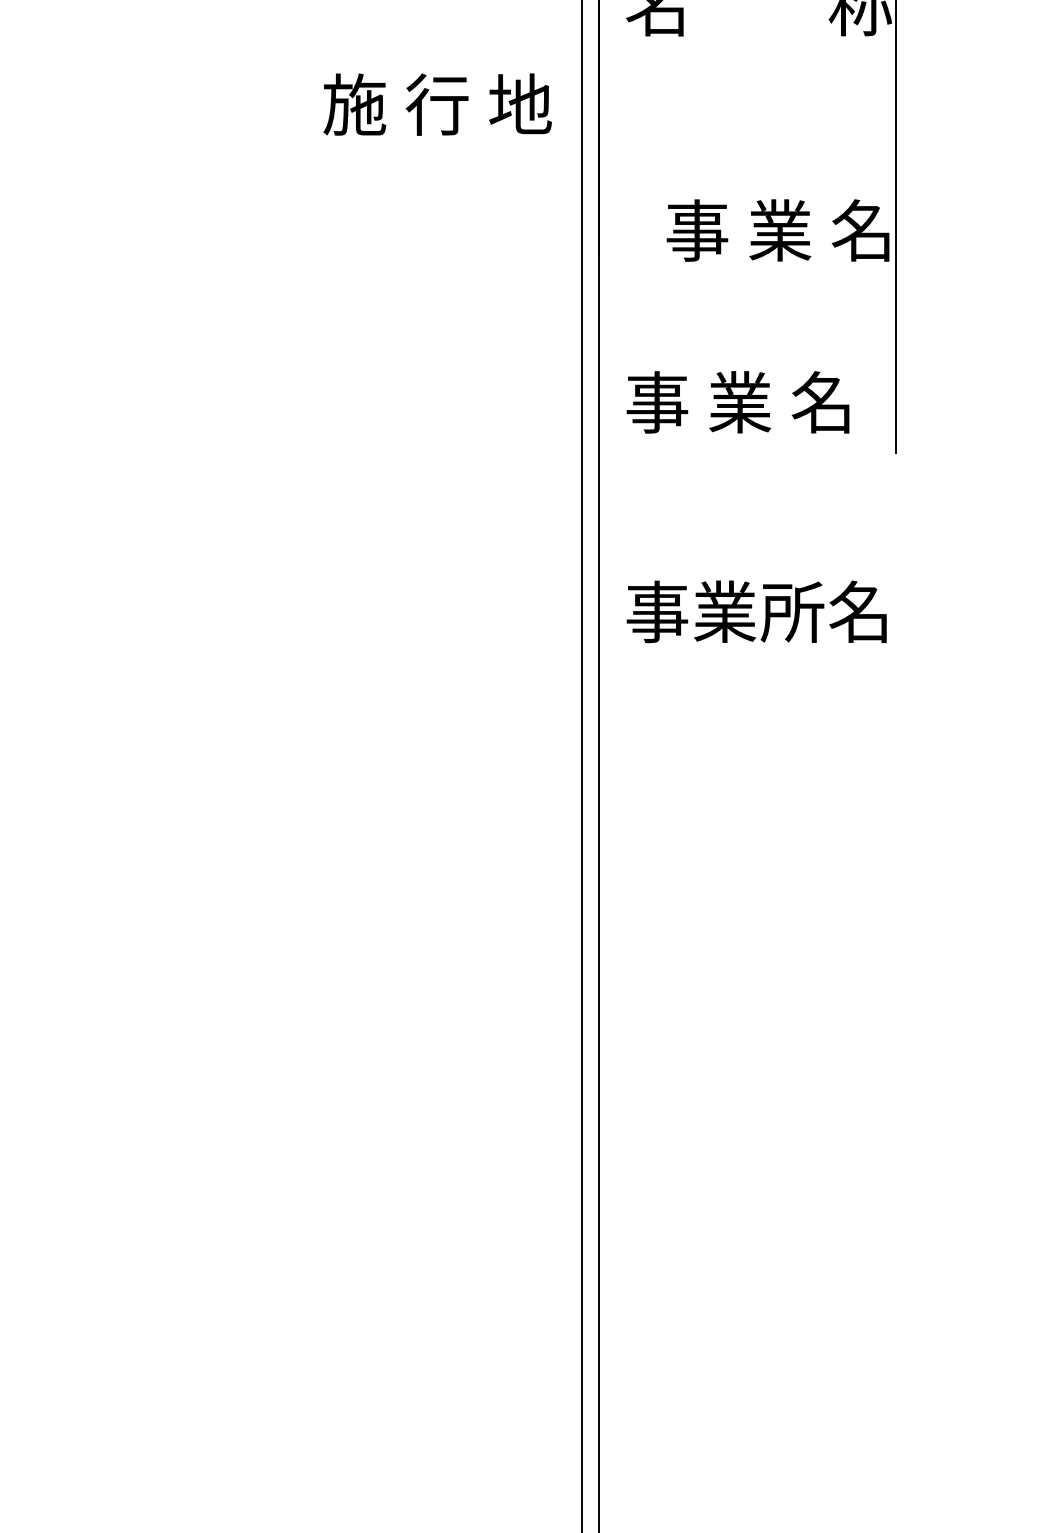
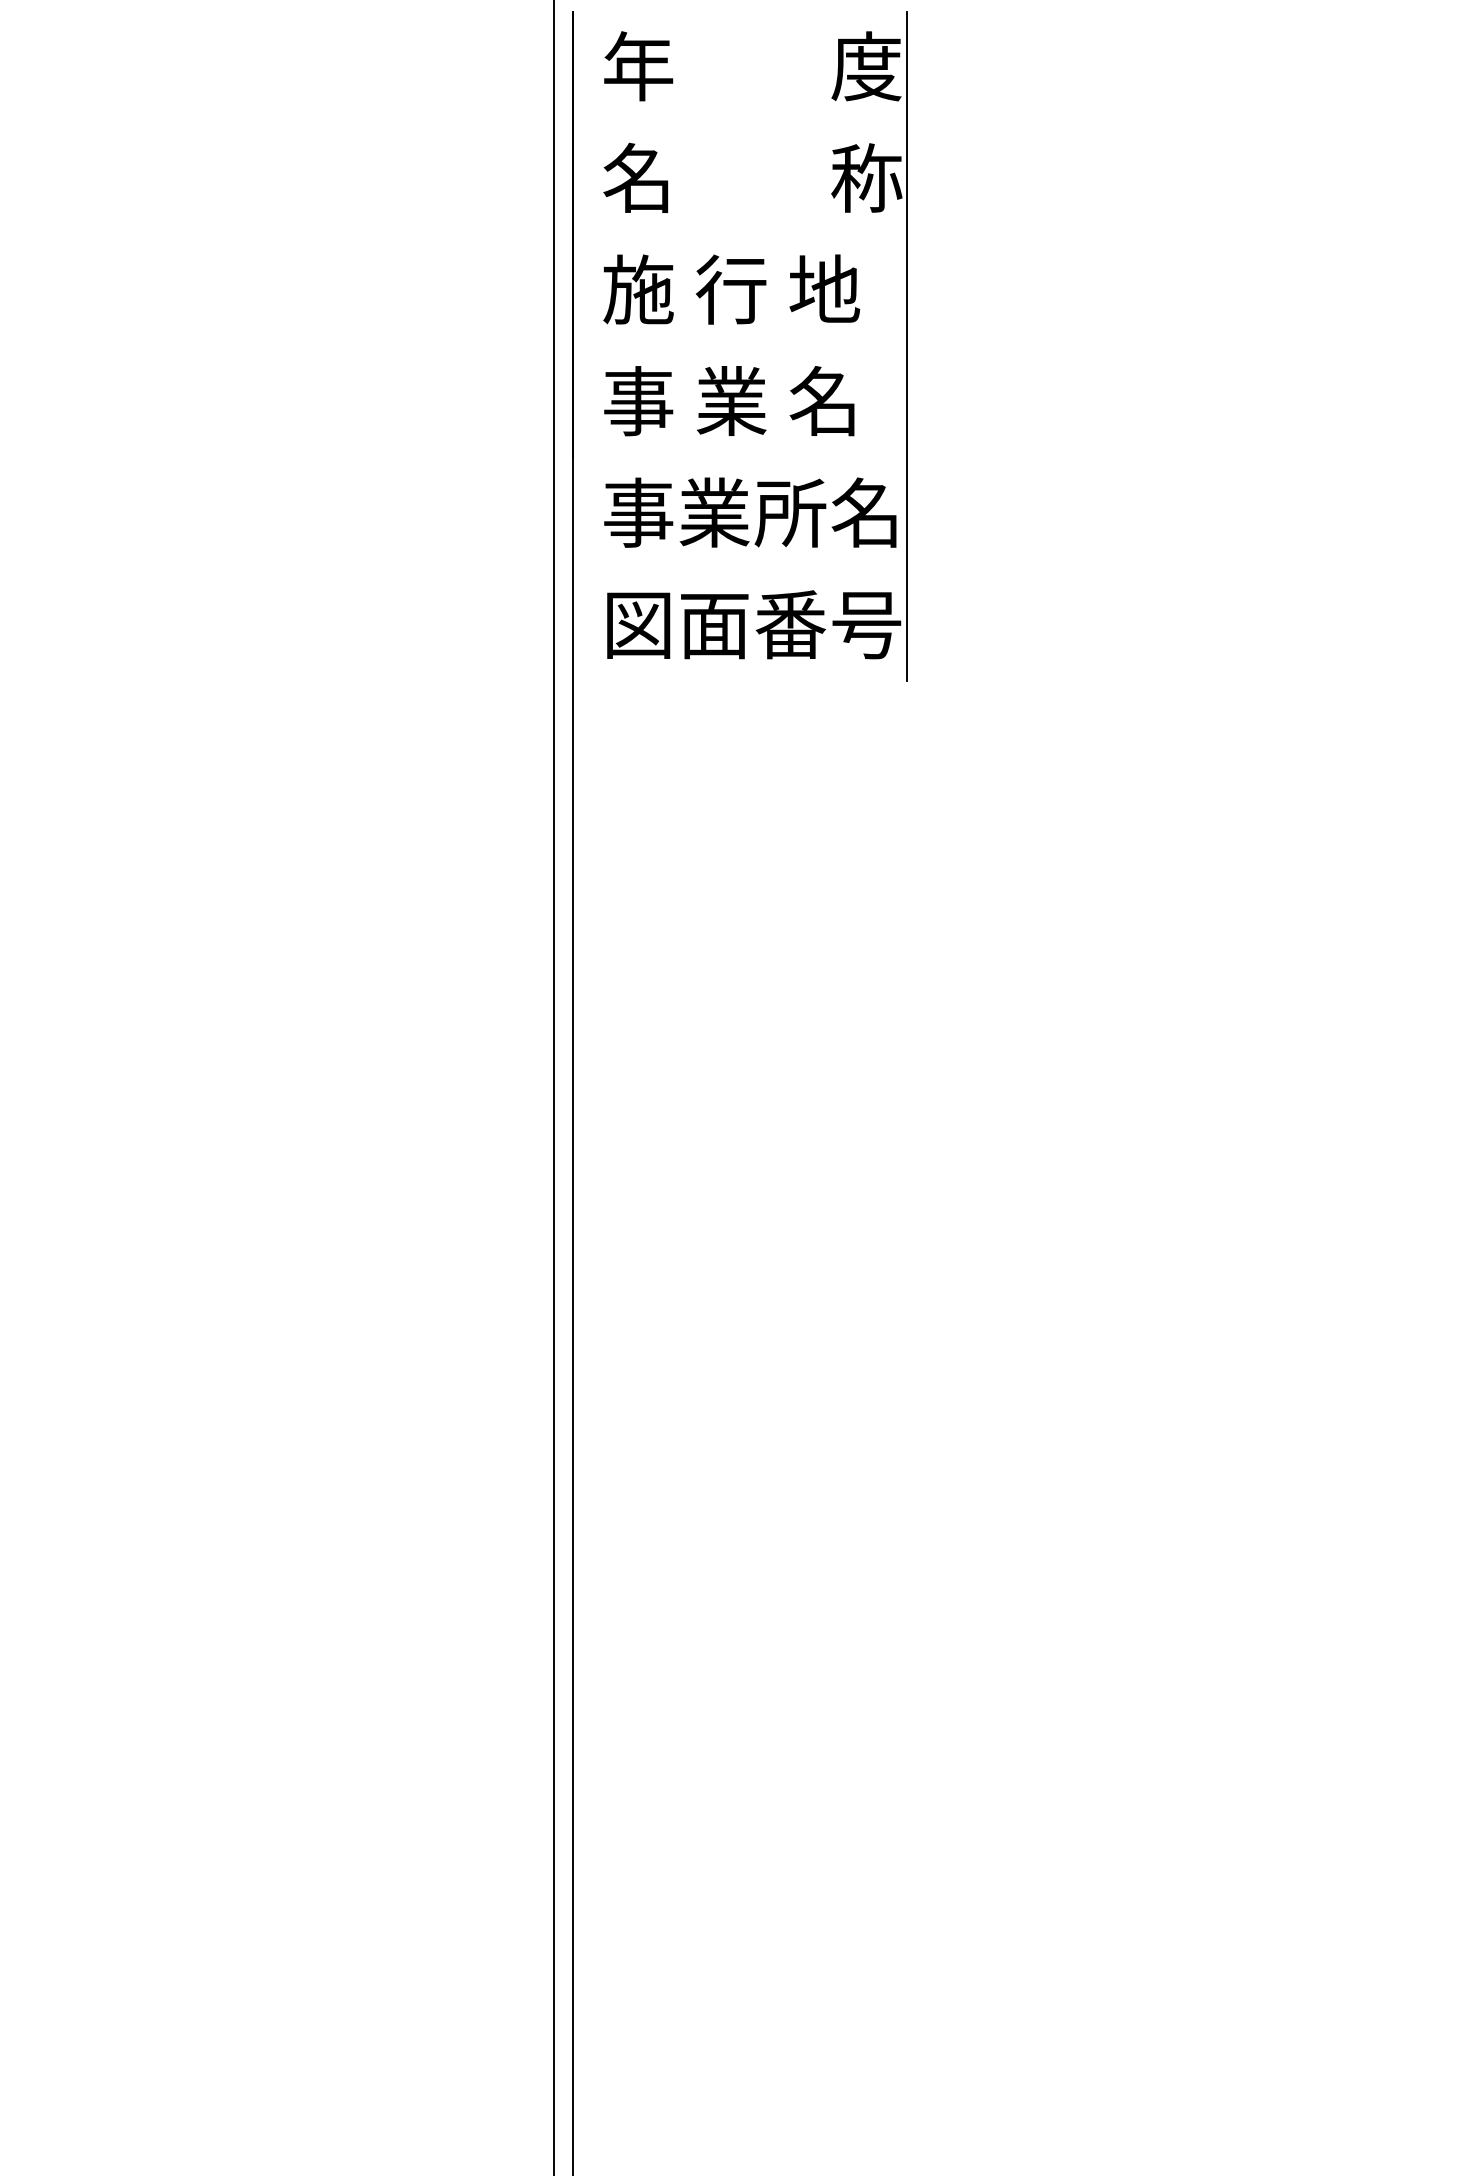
text: (437, 104) -> (731, 289), moved
text: (778, 230) -> (729, 401), moved
text: (758, 402) -> (752, 624), 事 業 名 -> 図面番号
text: (756, 611) -> (750, 512), moved

